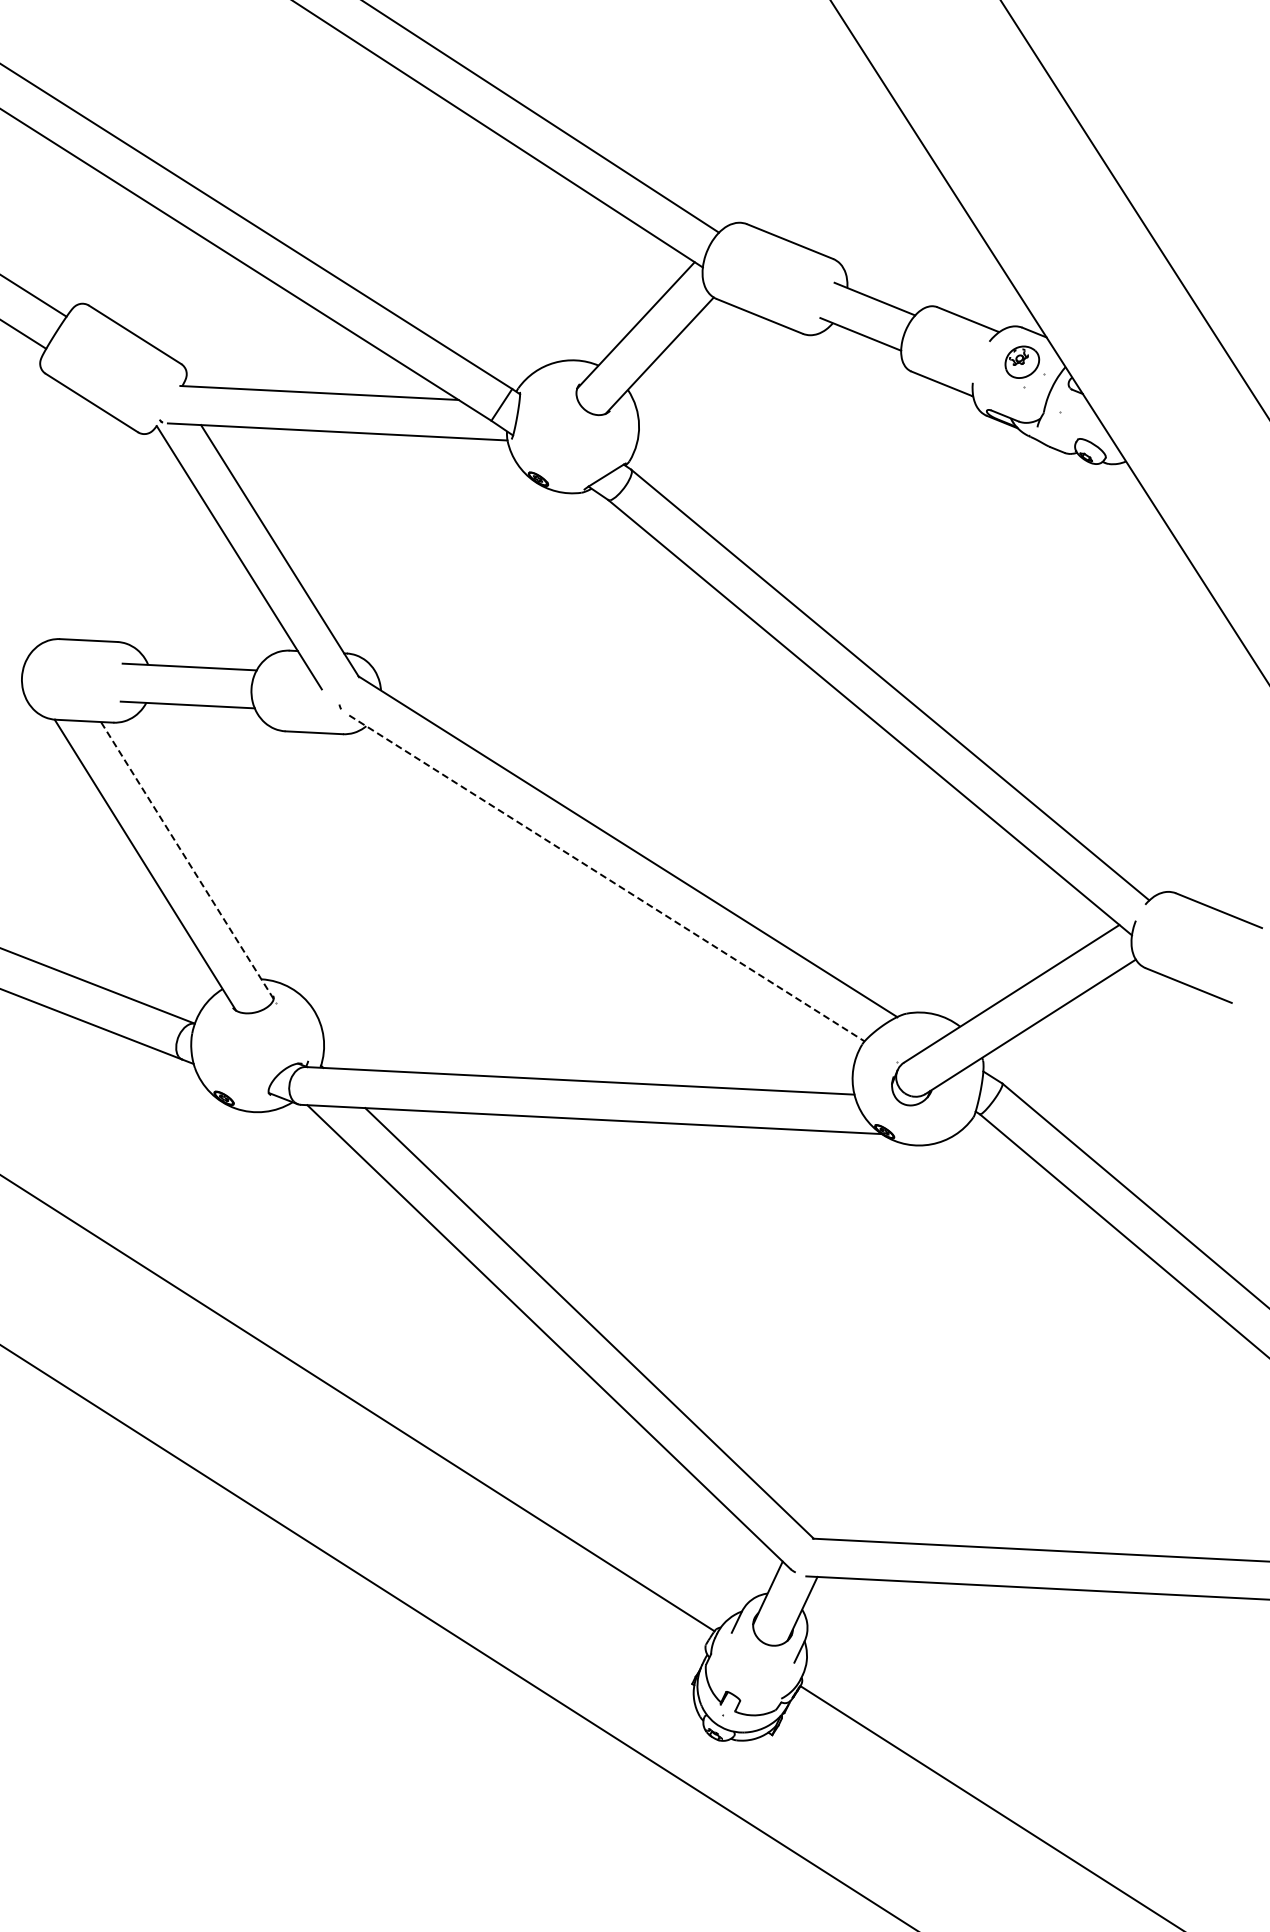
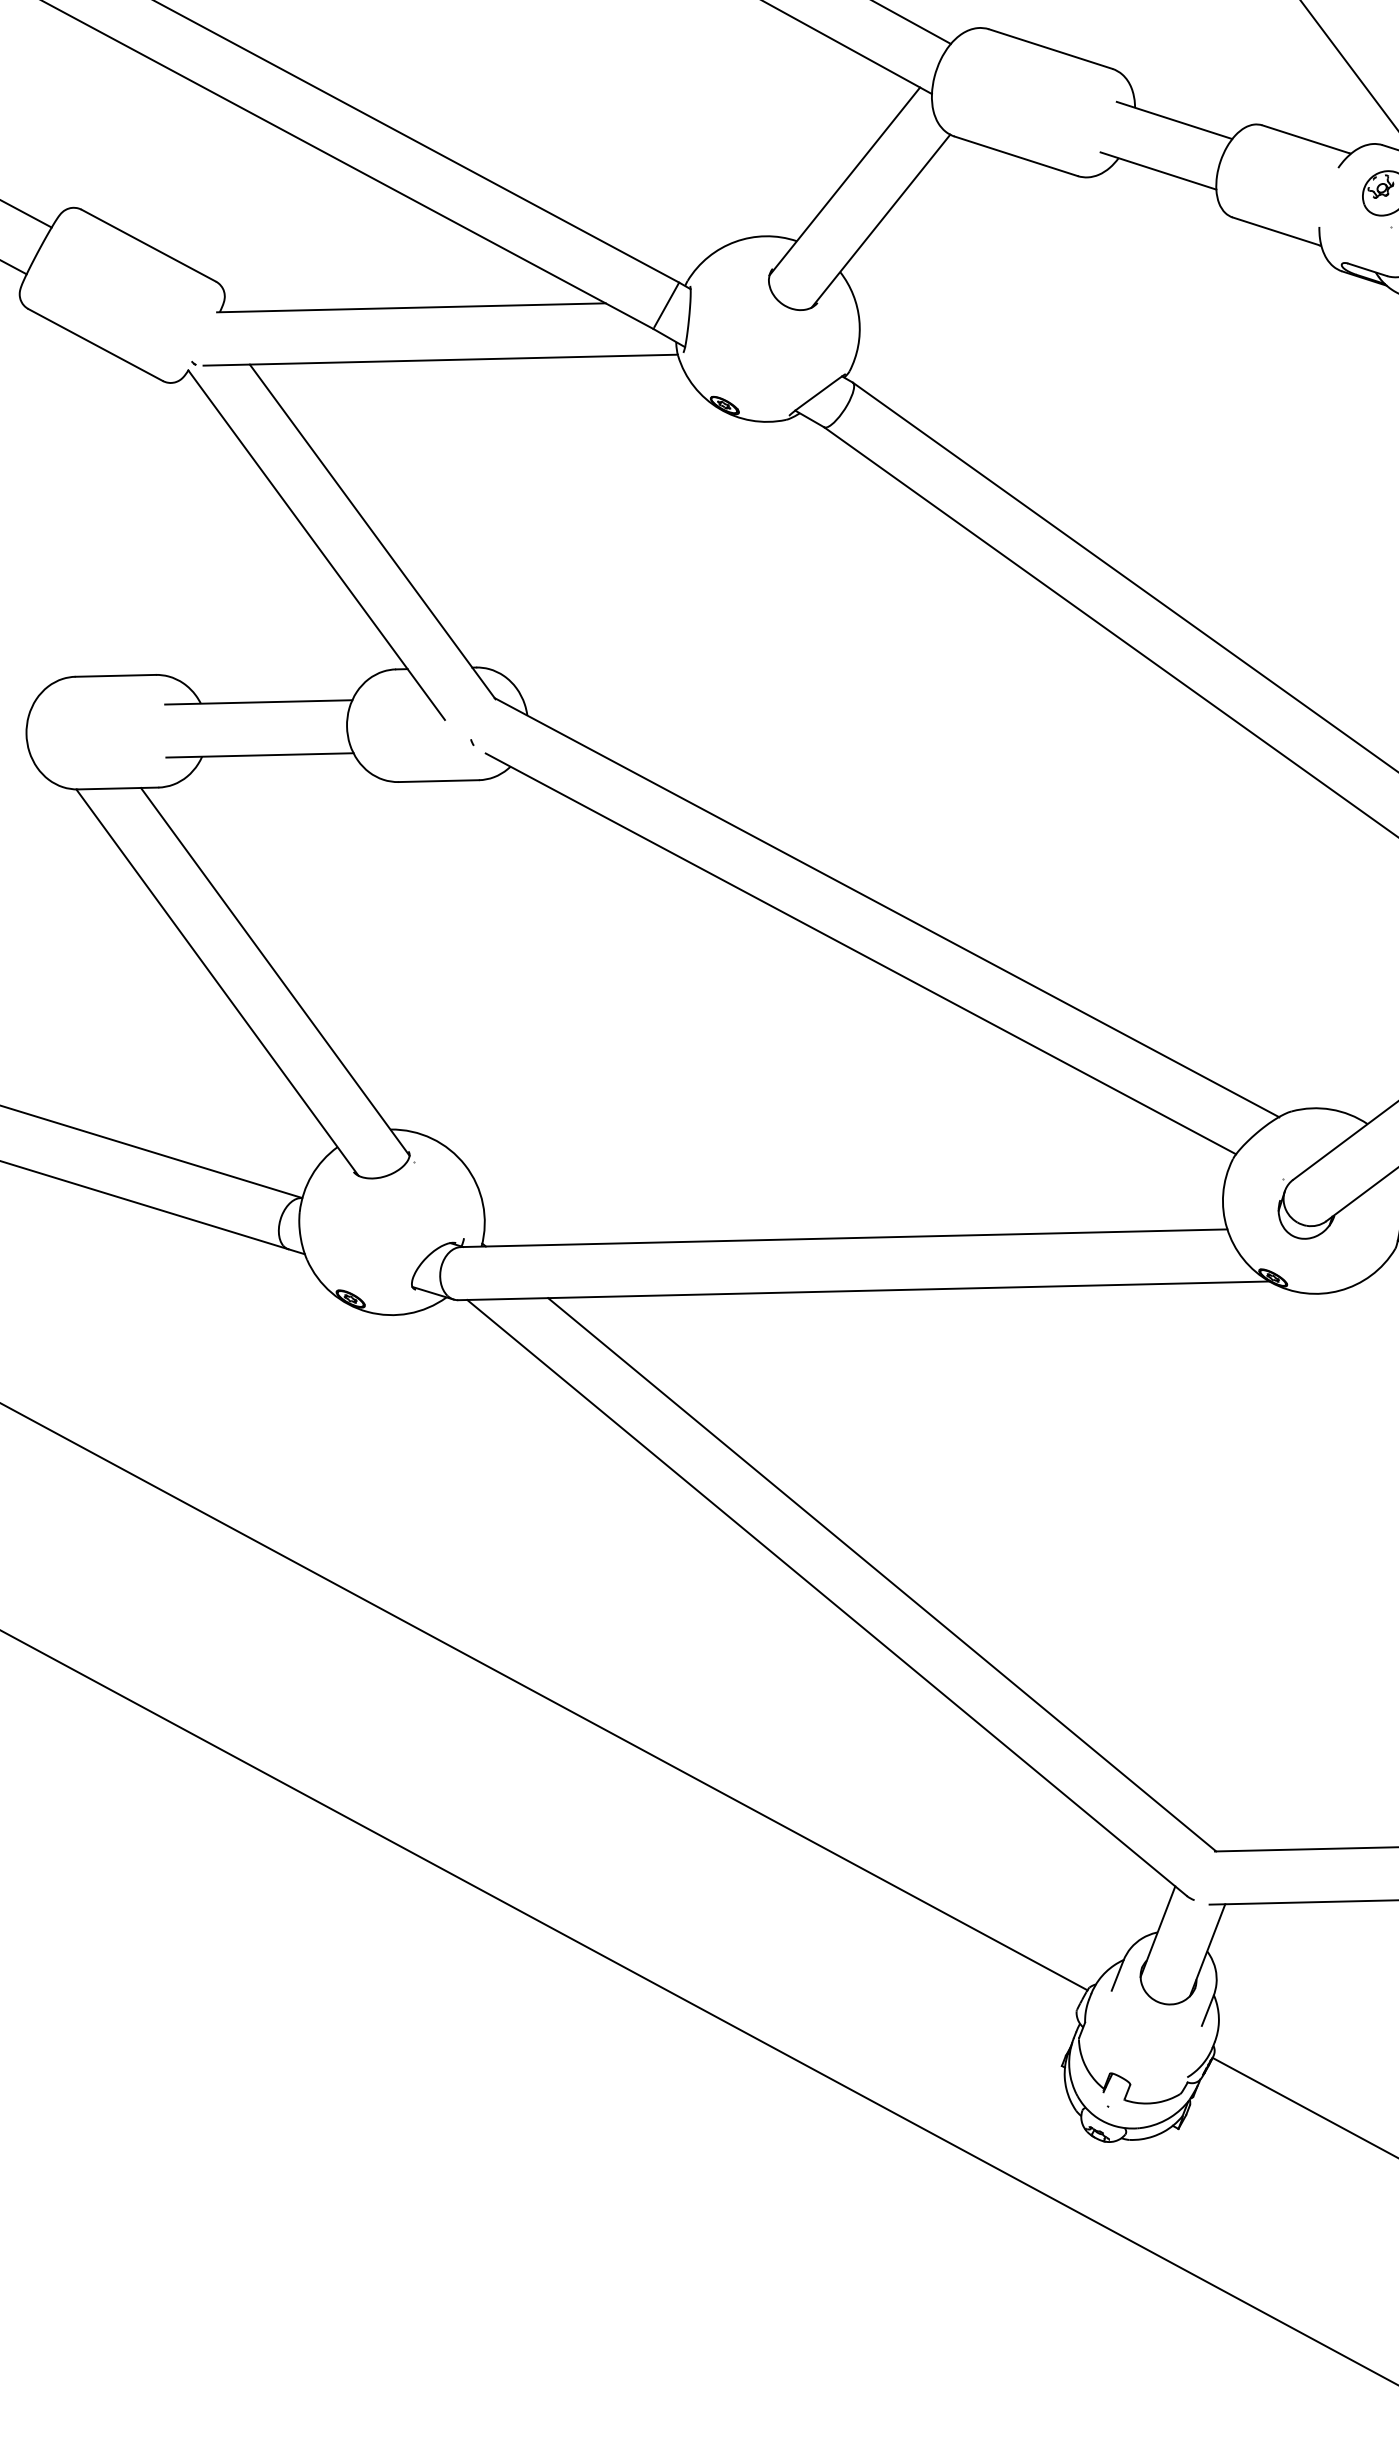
line: (187, 860) -> (275, 971), dashed -> solid
line: (606, 878) -> (860, 954), dashed -> solid

